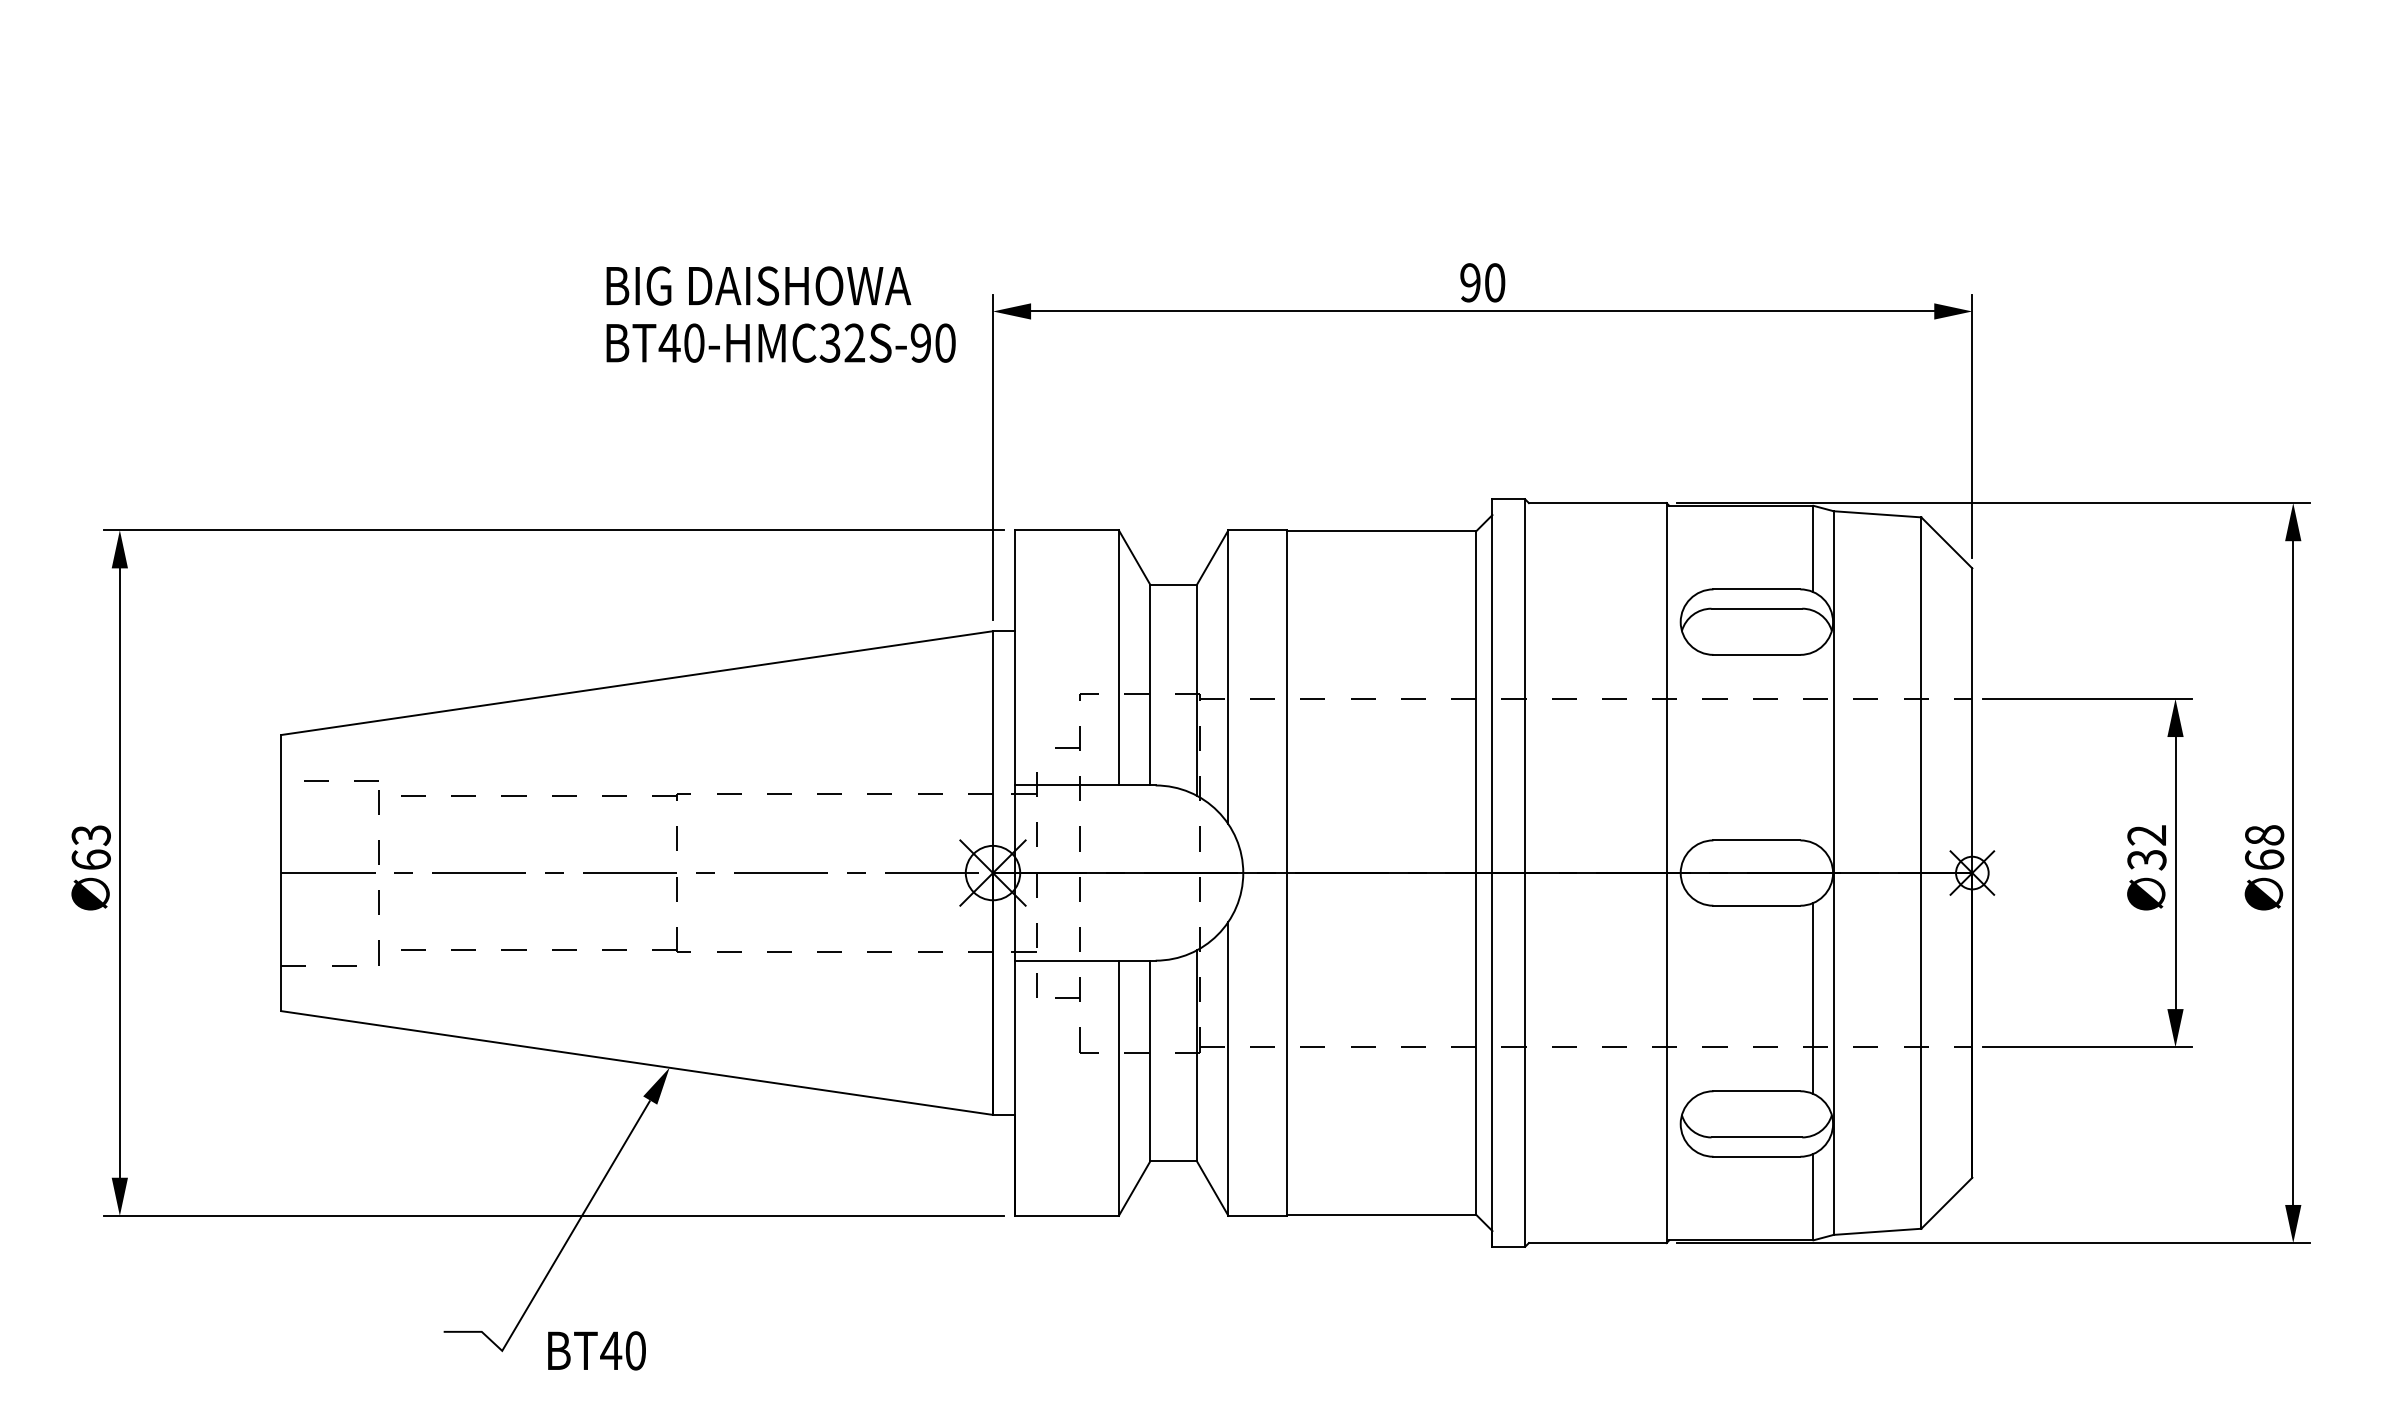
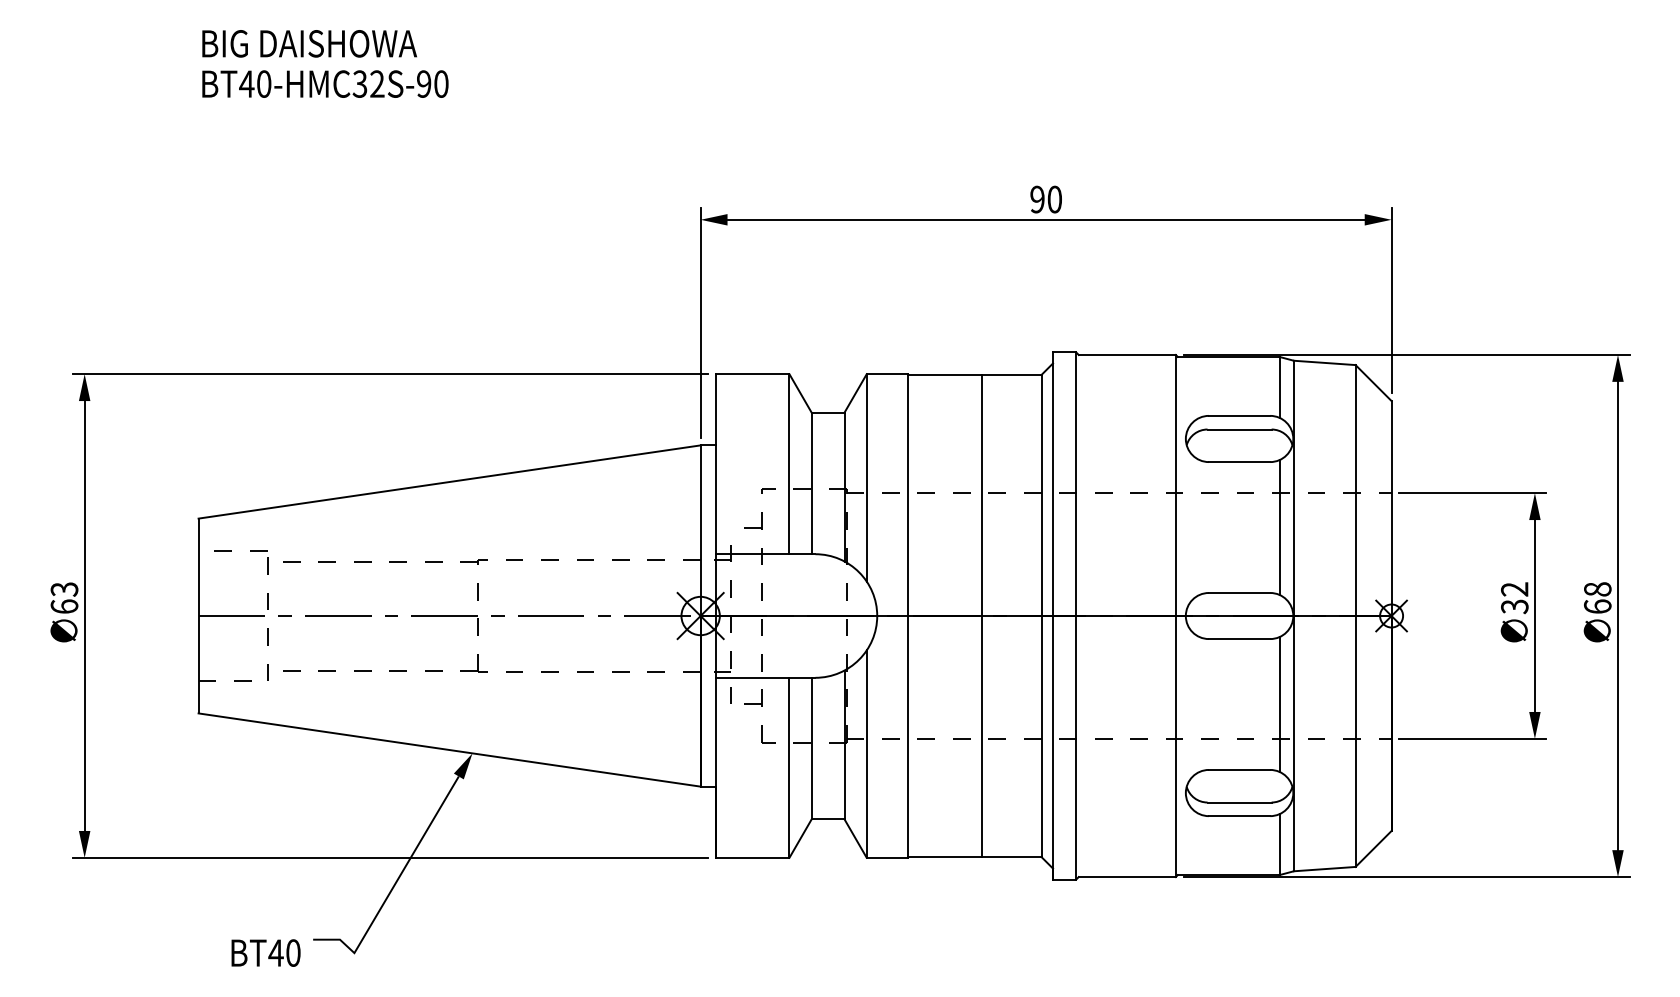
text: (780, 314) -> (324, 63), moved
line: (1813, 747) -> (1279, 527), added
line: (1392, 872) -> (982, 615), added
text: (596, 1350) -> (265, 952), moved

